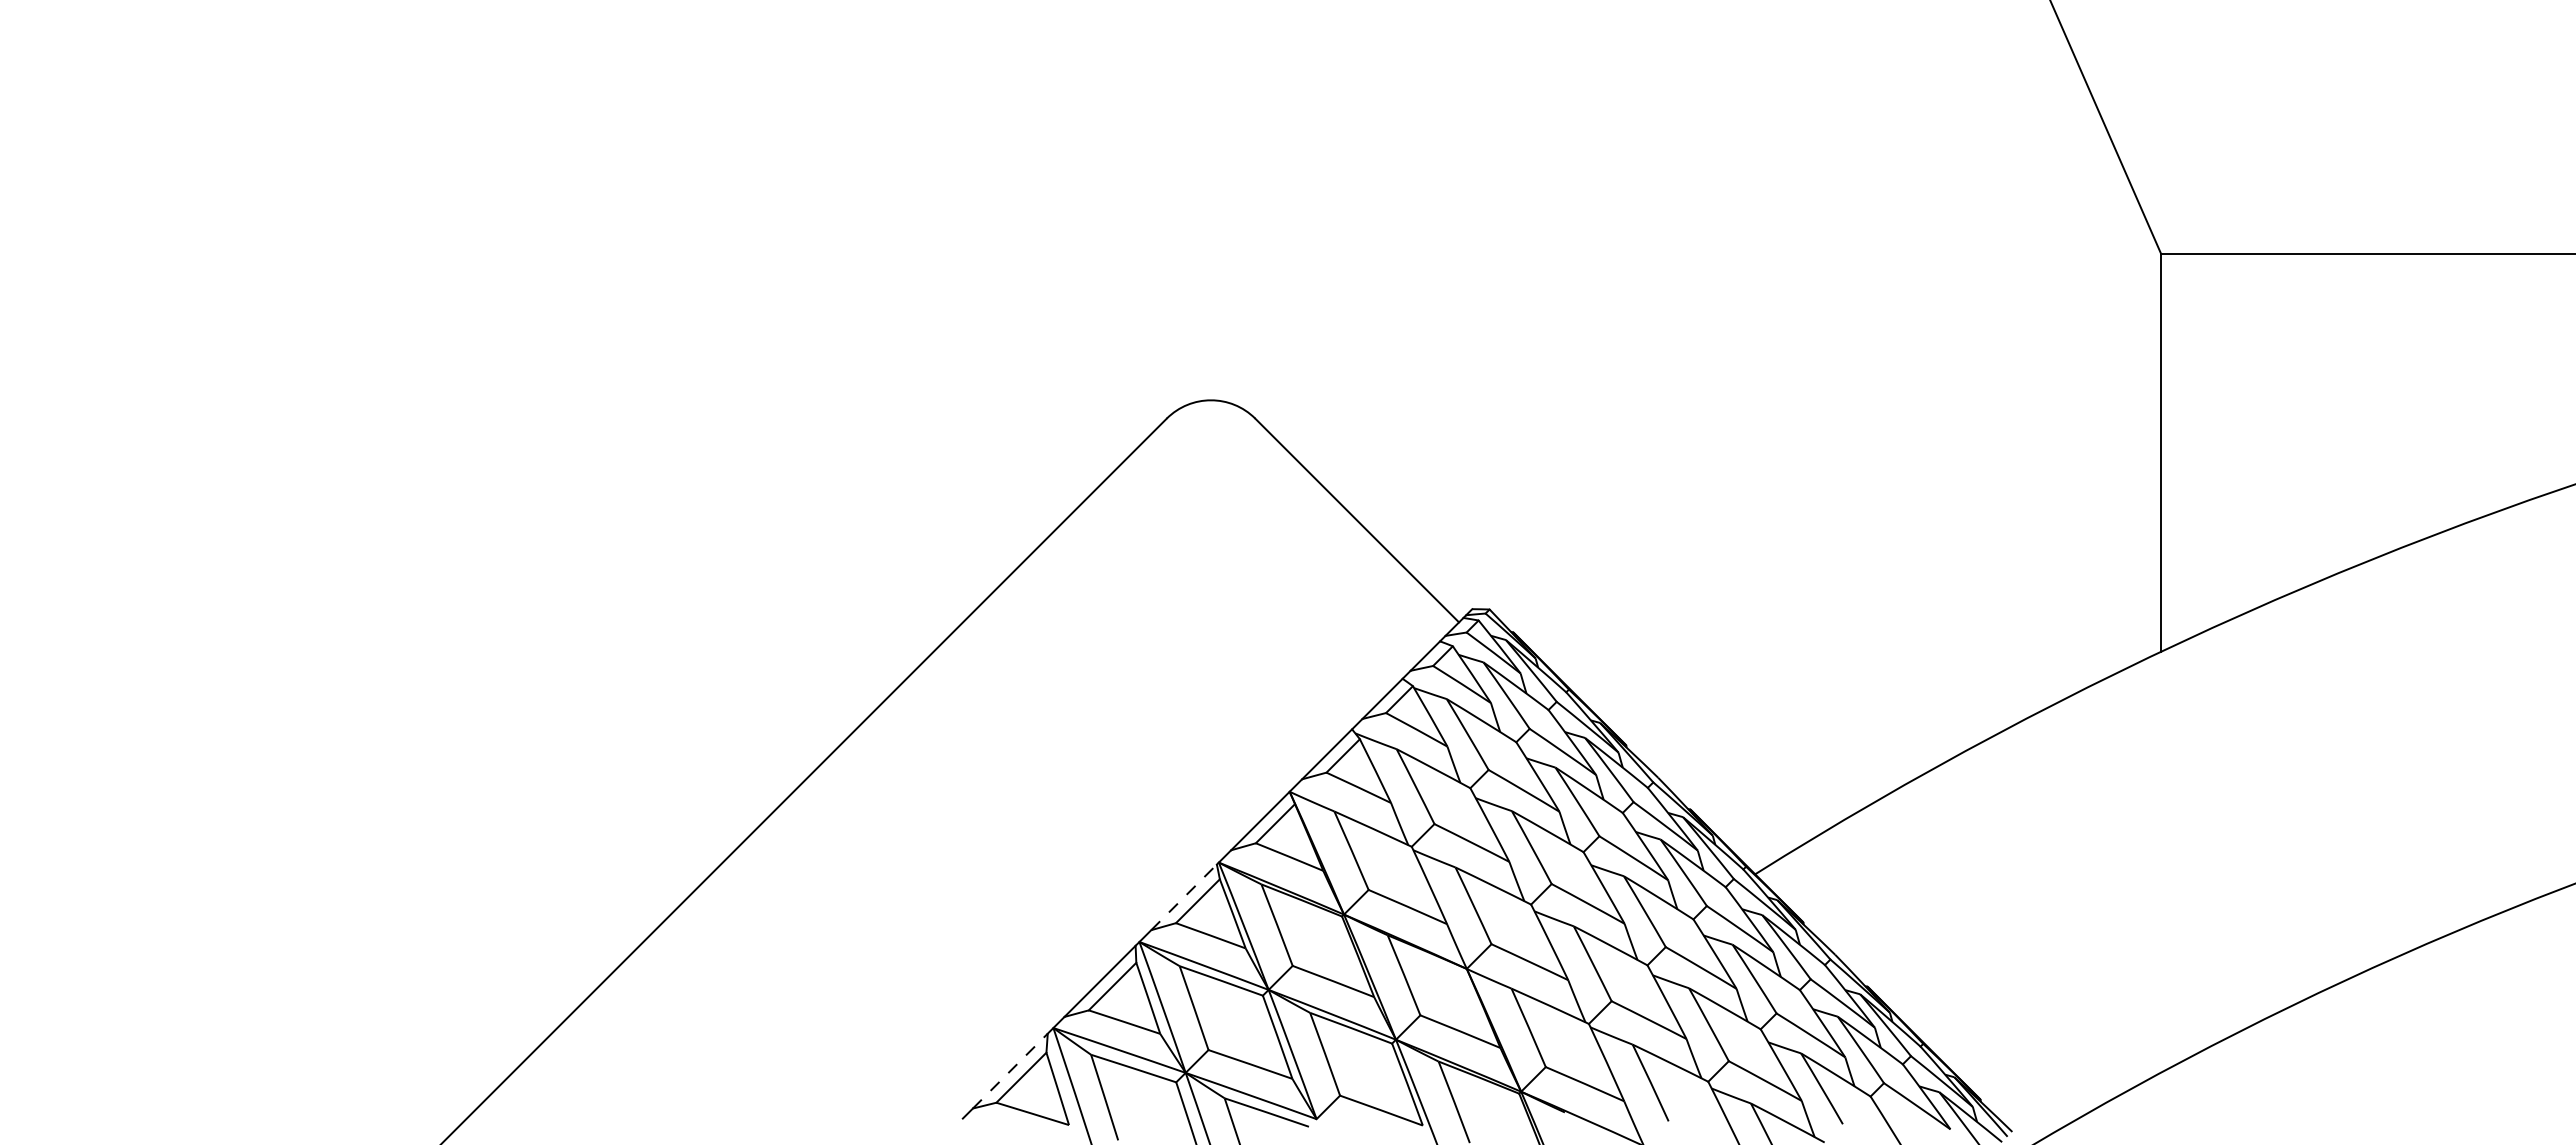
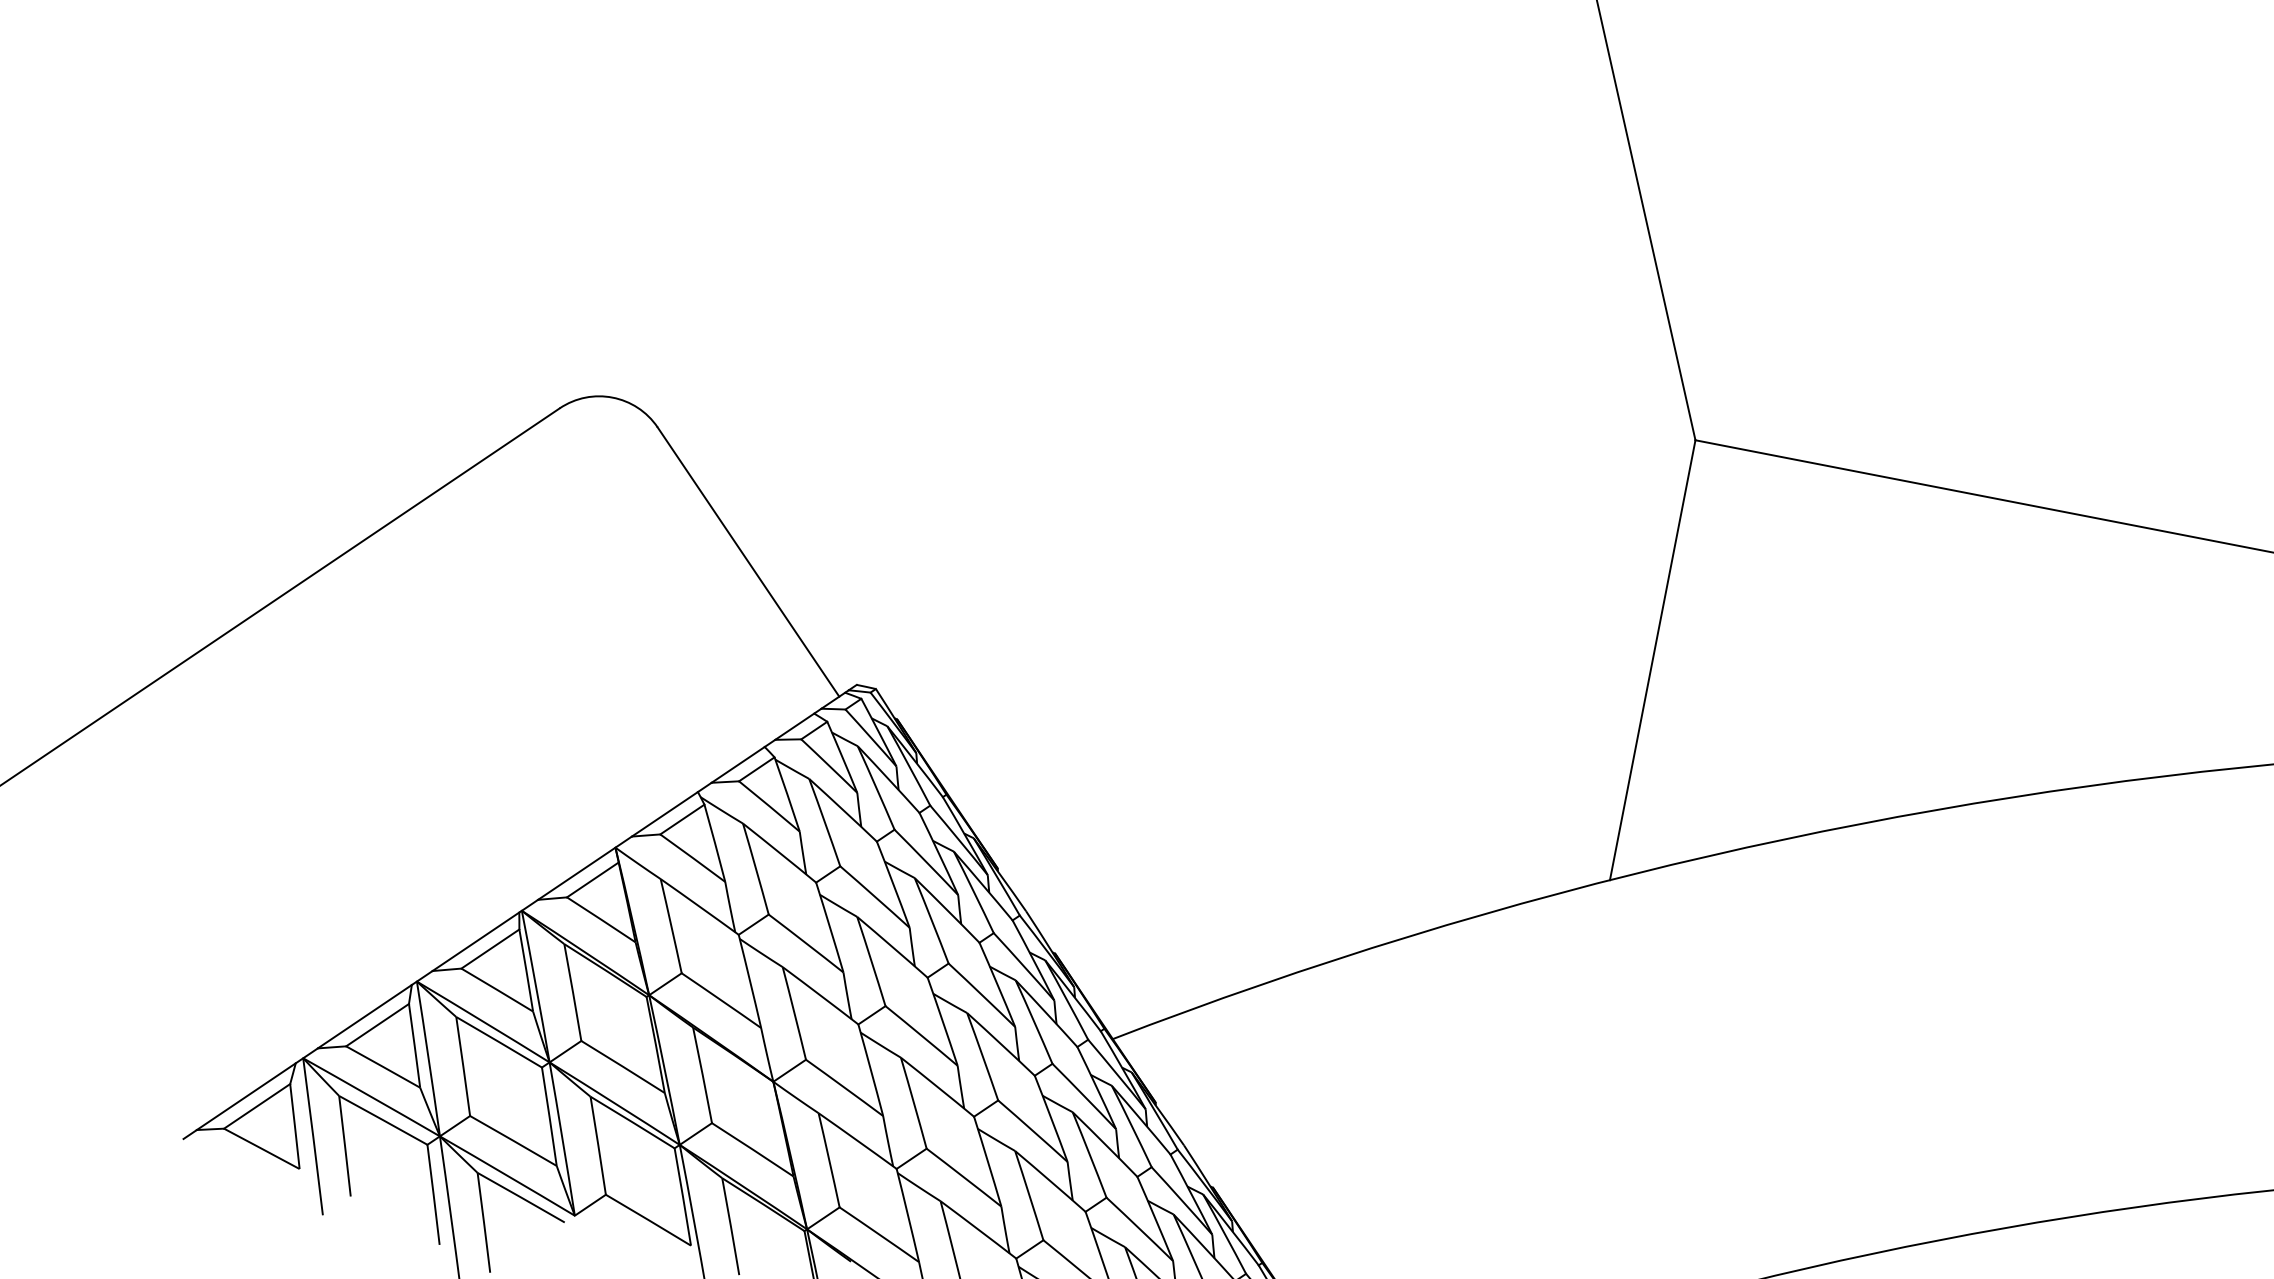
line: (1184, 897) -> (476, 942), dashed -> solid
line: (1010, 1071) -> (246, 1097), dashed -> solid

